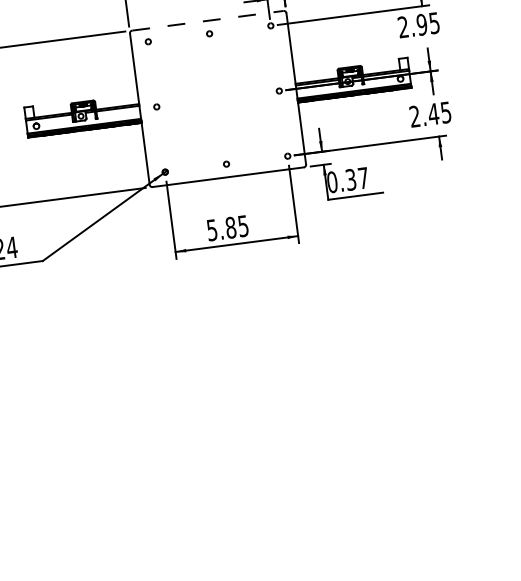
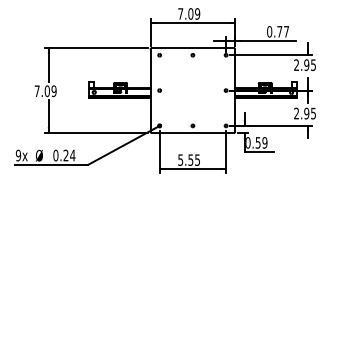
line: (207, 21) -> (192, 48), dashed -> solid
text: (433, 114) -> (306, 113), 2.45 -> 2.95
text: (357, 178) -> (261, 142), 0.37 -> 0.59
text: (230, 226) -> (190, 159), 5.85 -> 5.55

